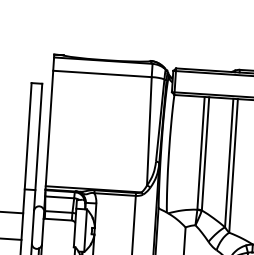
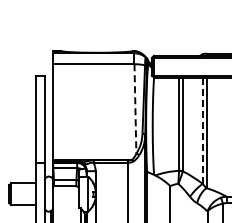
line: (149, 130) -> (135, 108), solid -> dashed
line: (228, 162) -> (202, 130), solid -> dashed

